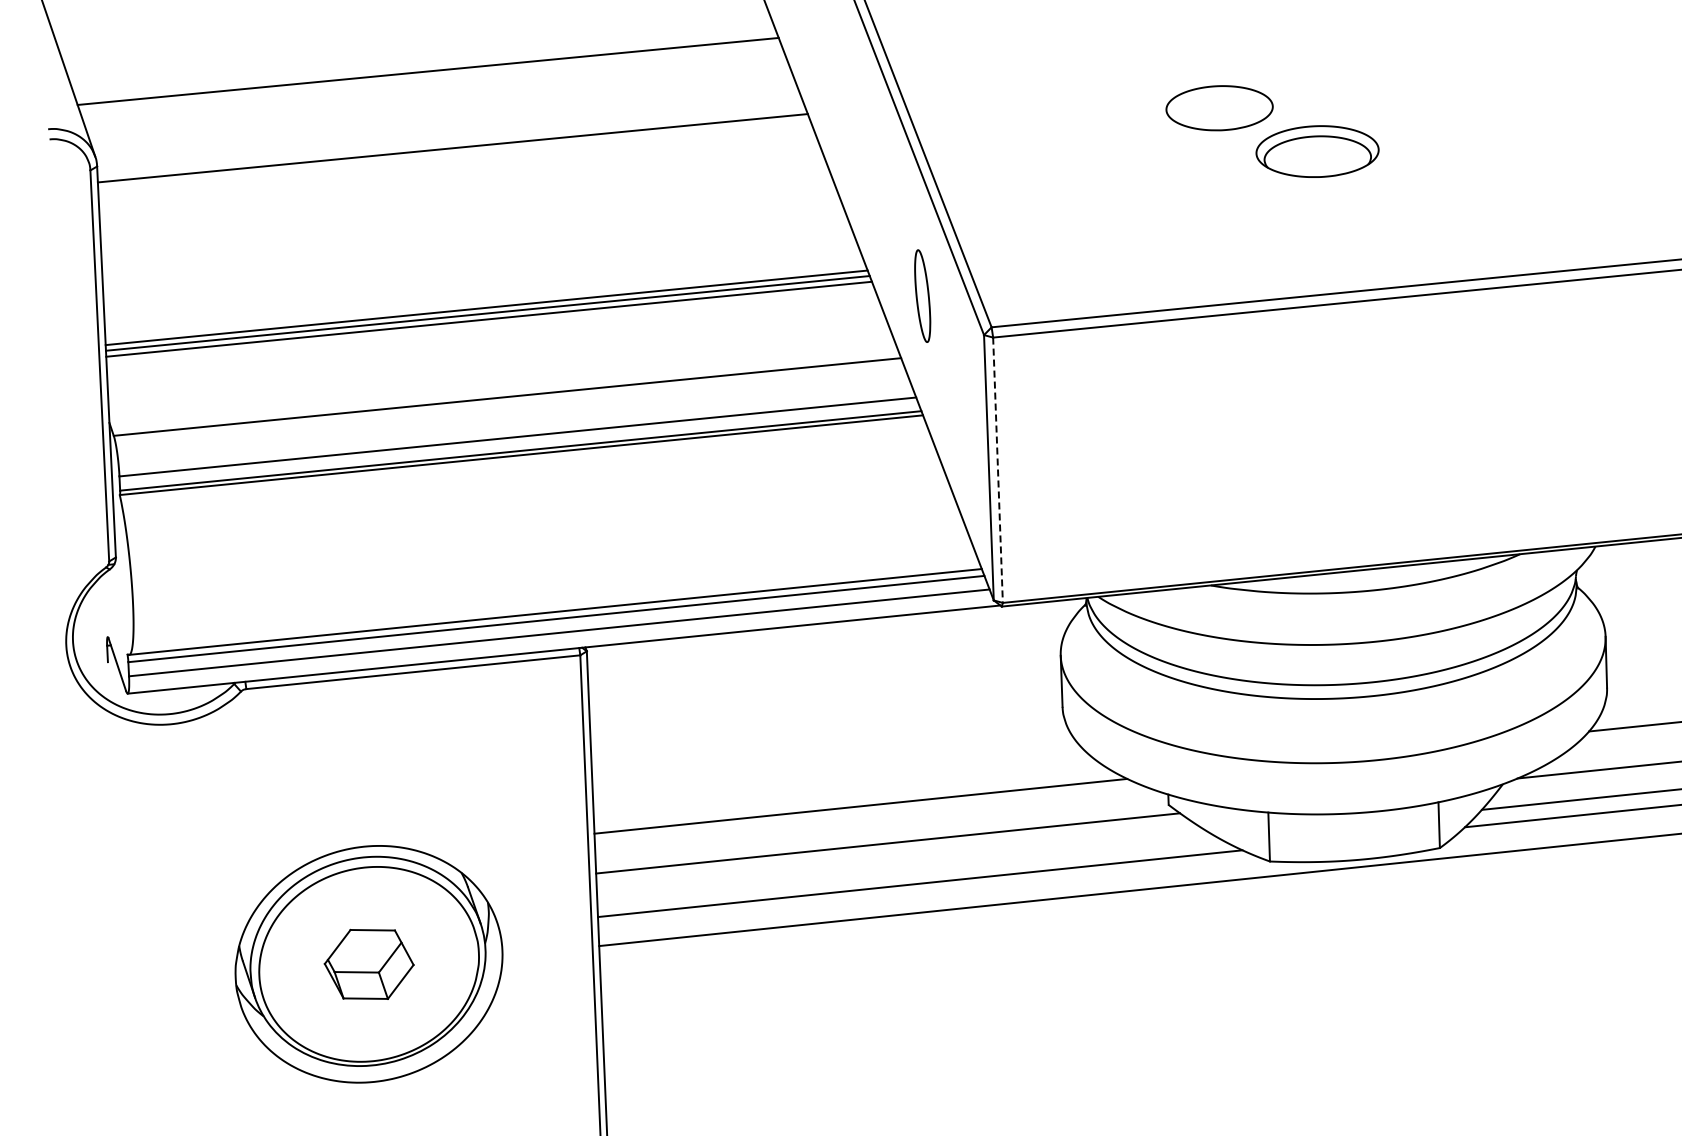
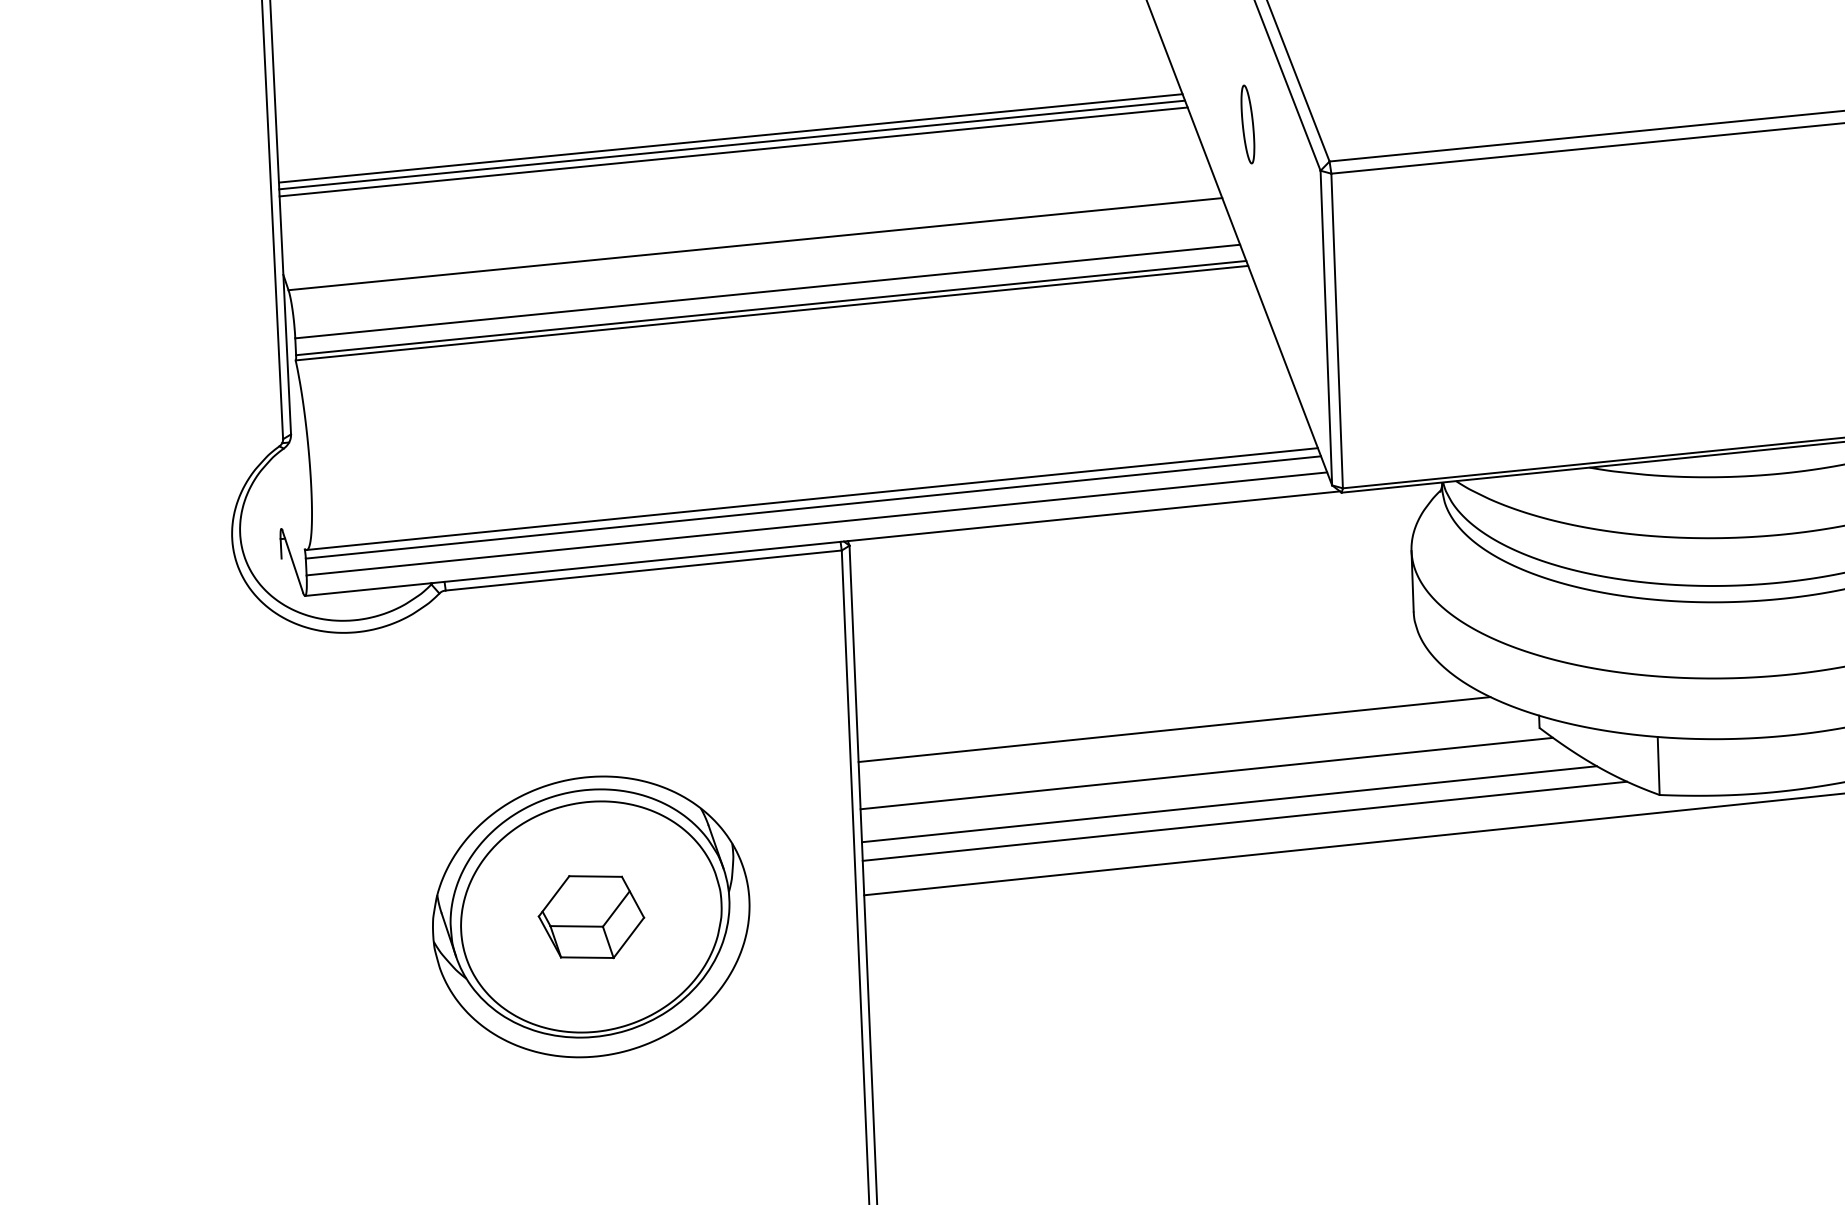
part: (922, 295) -> (1247, 123), size x0.71
line: (998, 470) -> (1337, 331), dashed -> solid
line: (907, 869) -> (1229, 804), added

